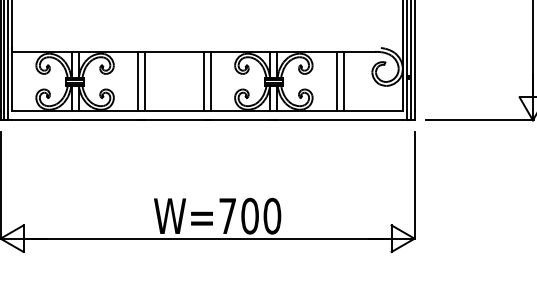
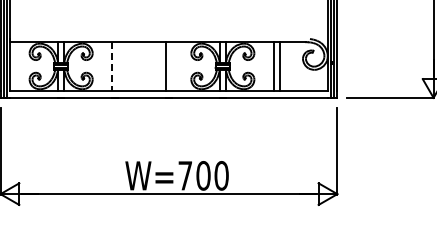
line: (138, 81) -> (112, 66), solid -> dashed
line: (144, 81) -> (117, 66), removed
line: (210, 81) -> (171, 66), removed

